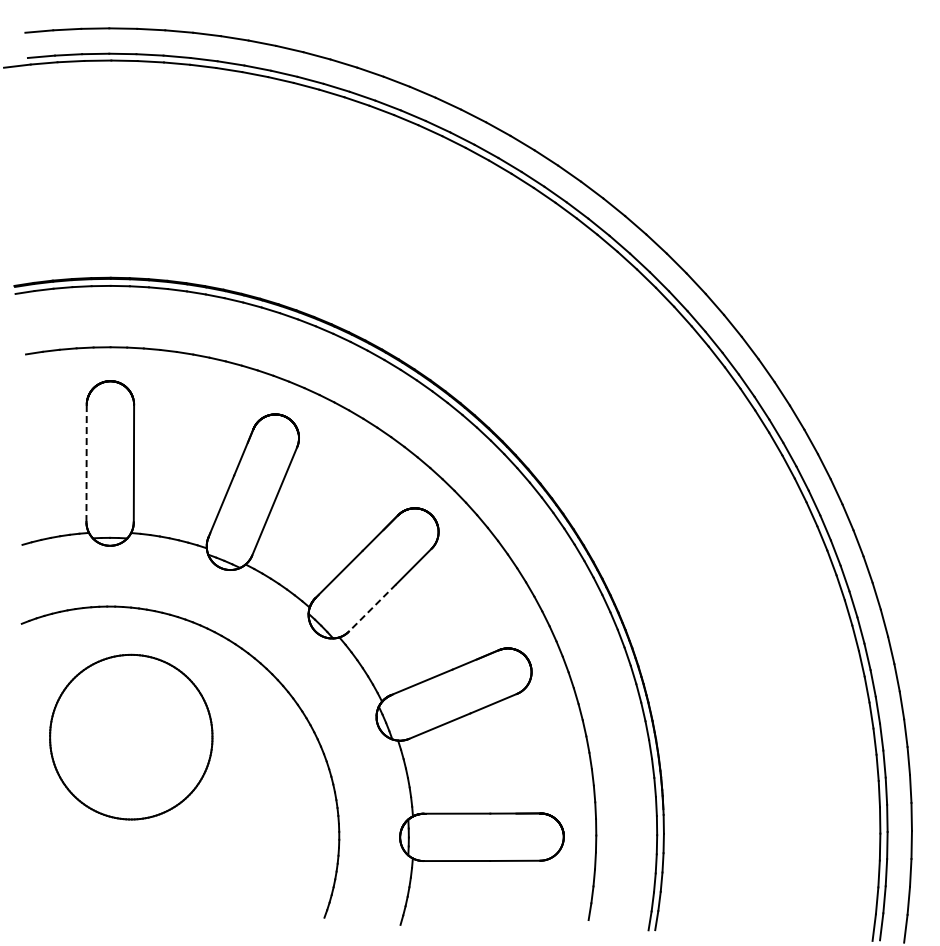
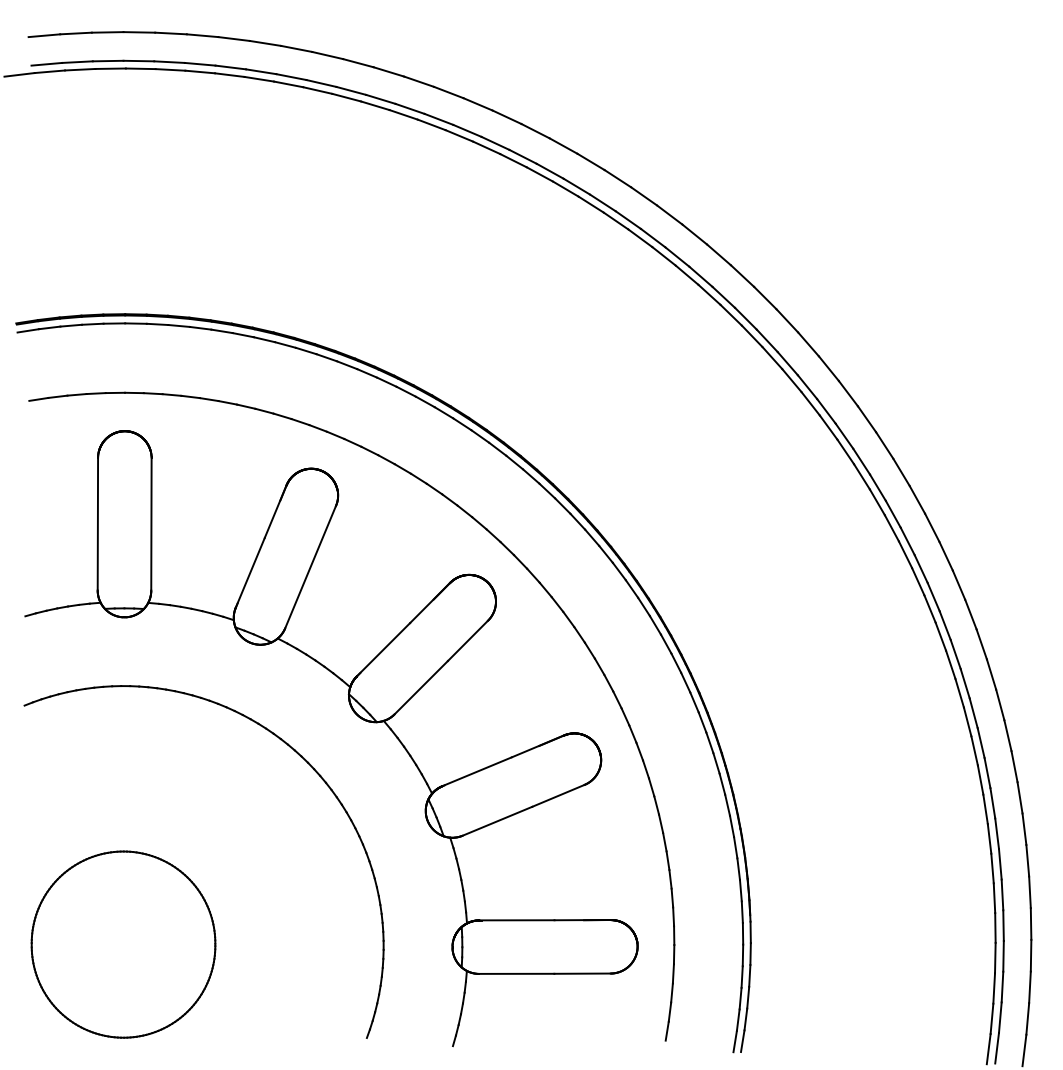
line: (86, 464) -> (97, 525), dashed -> solid
line: (372, 608) -> (421, 688), dashed -> solid
part: (131, 736) -> (123, 943), moved

